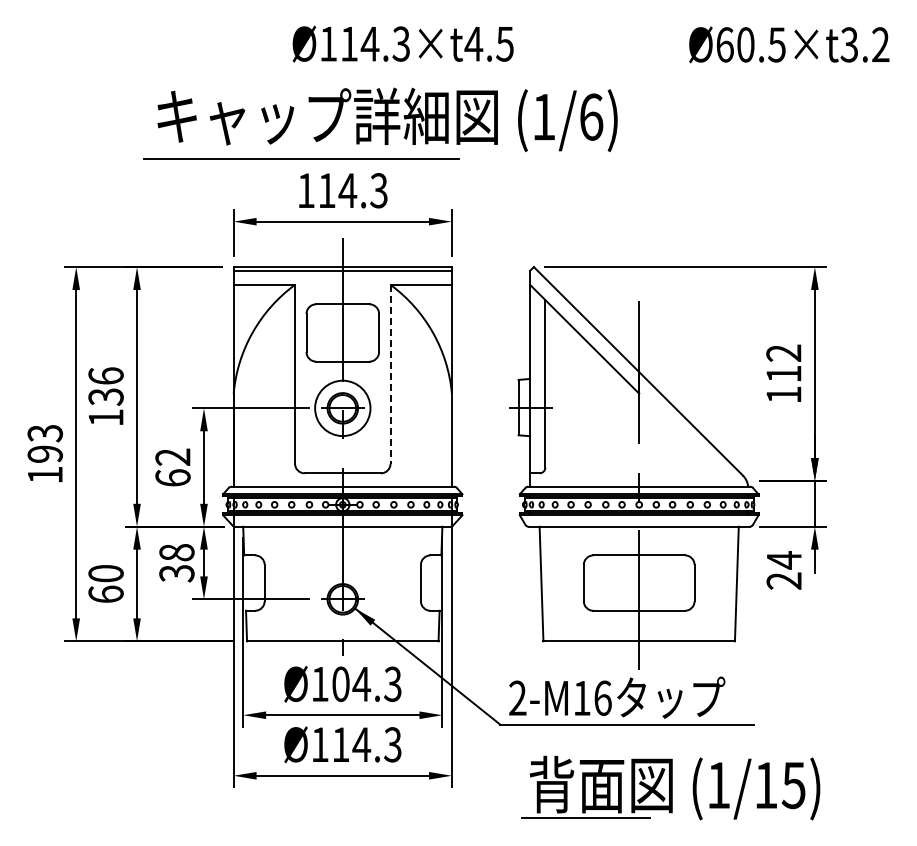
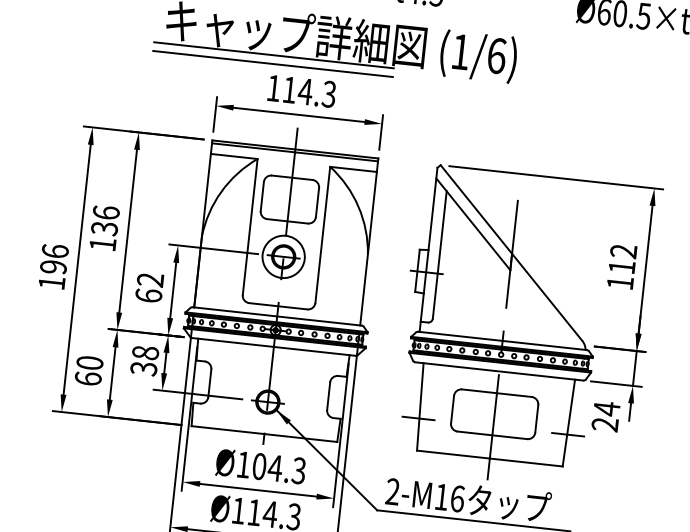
line: (301, 147) -> (273, 55), added
line: (390, 374) -> (322, 235), dashed -> solid
text: (44, 433) -> (54, 251), 193 -> 196
line: (540, 599) -> (418, 418), added
line: (737, 599) -> (568, 434), added

